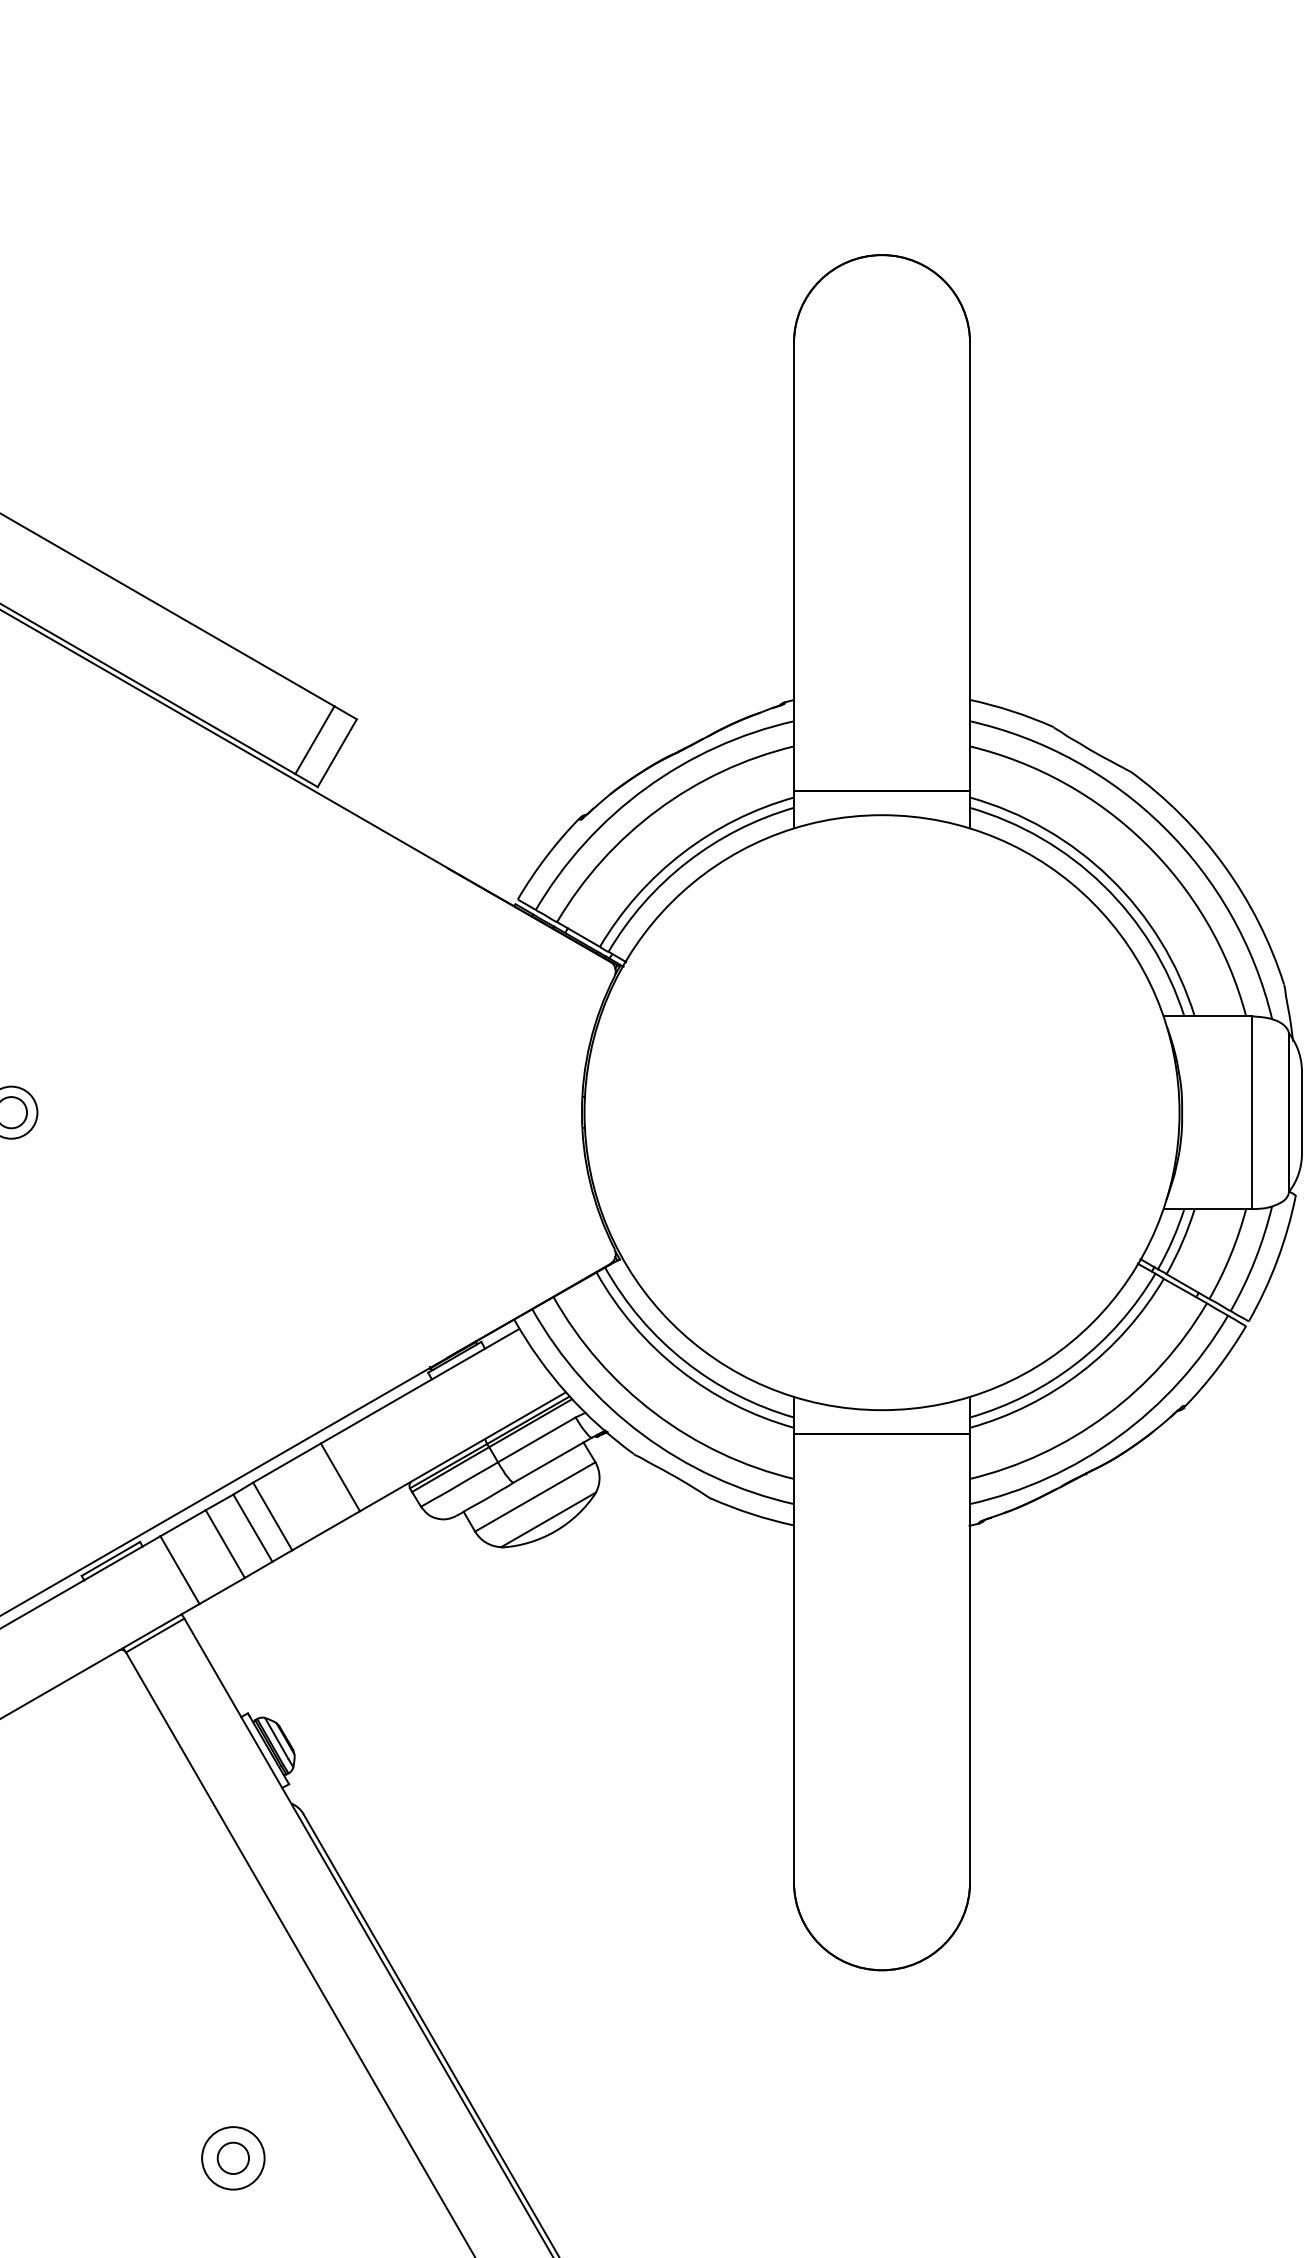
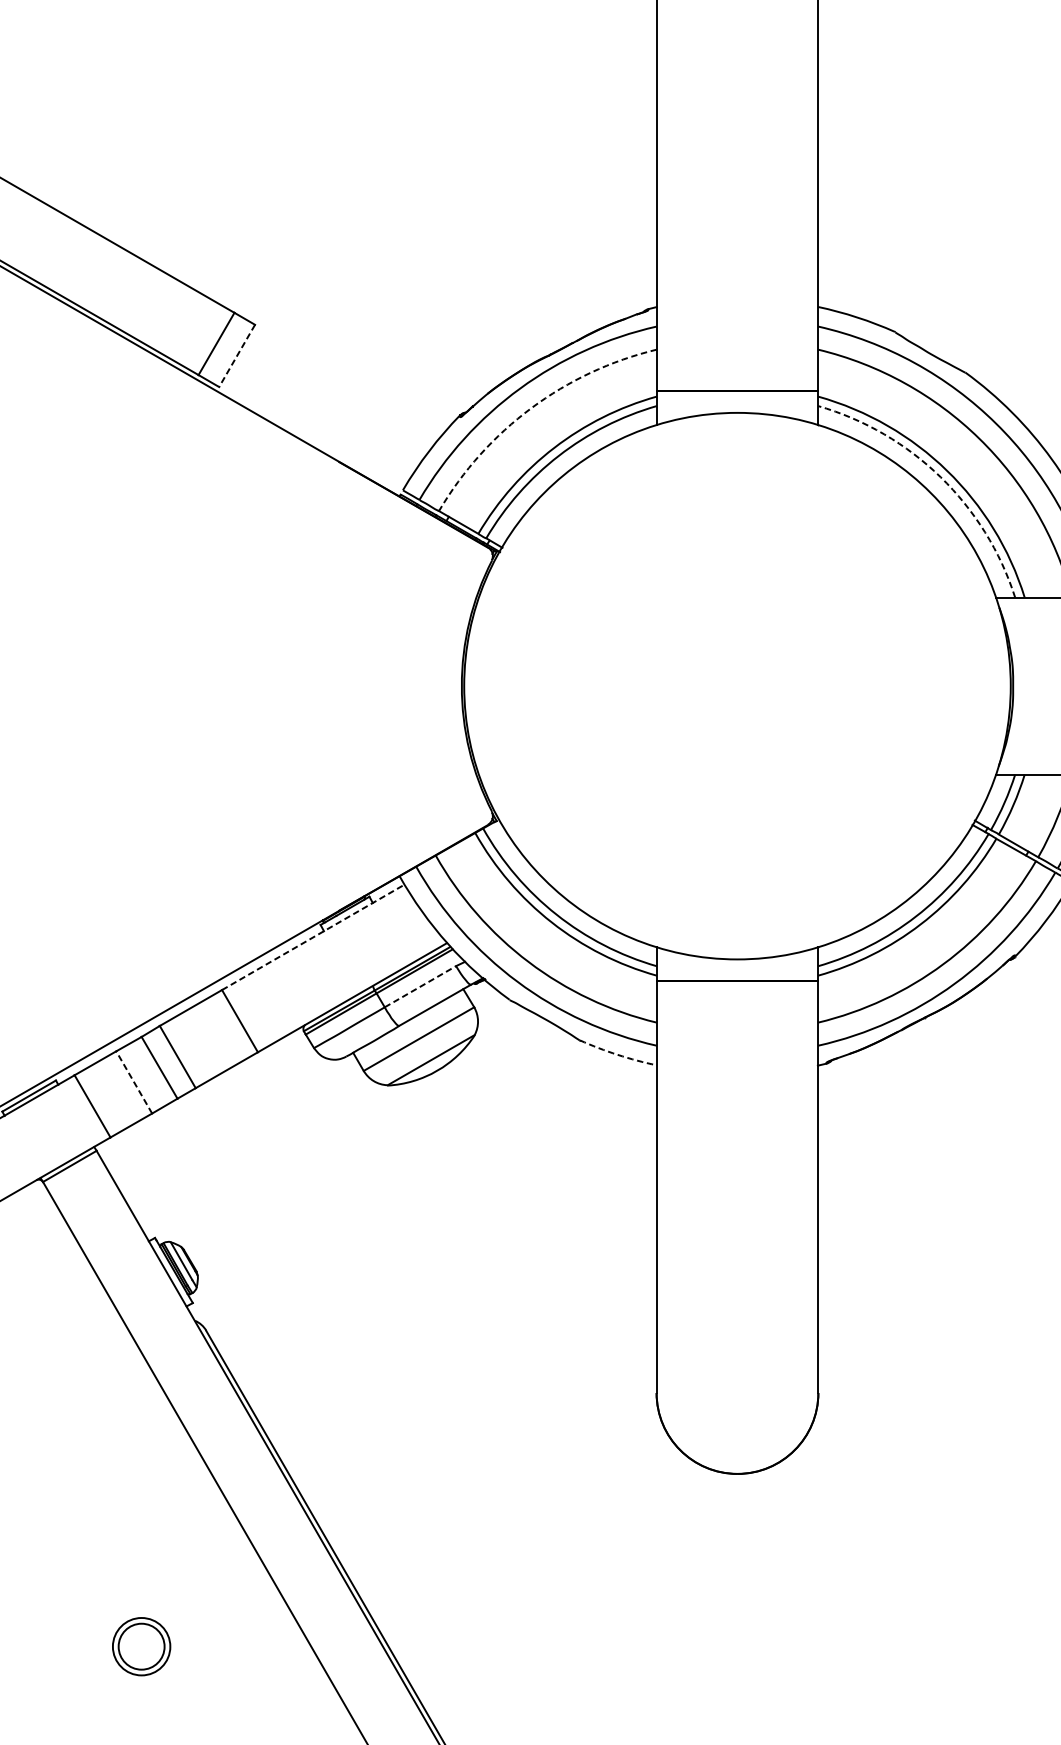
line: (337, 753) -> (237, 356), solid -> dashed
arc: (657, 810) -> (531, 408), solid -> dashed
arc: (1103, 885) -> (940, 477), solid -> dashed
line: (420, 1386) -> (313, 937), solid -> dashed
line: (536, 1439) -> (420, 986), solid -> dashed
arc: (751, 1514) -> (617, 1055), solid -> dashed
line: (225, 1543) -> (134, 1081), solid -> dashed
circle: (233, 2157) -> (141, 1645), size x1.6

